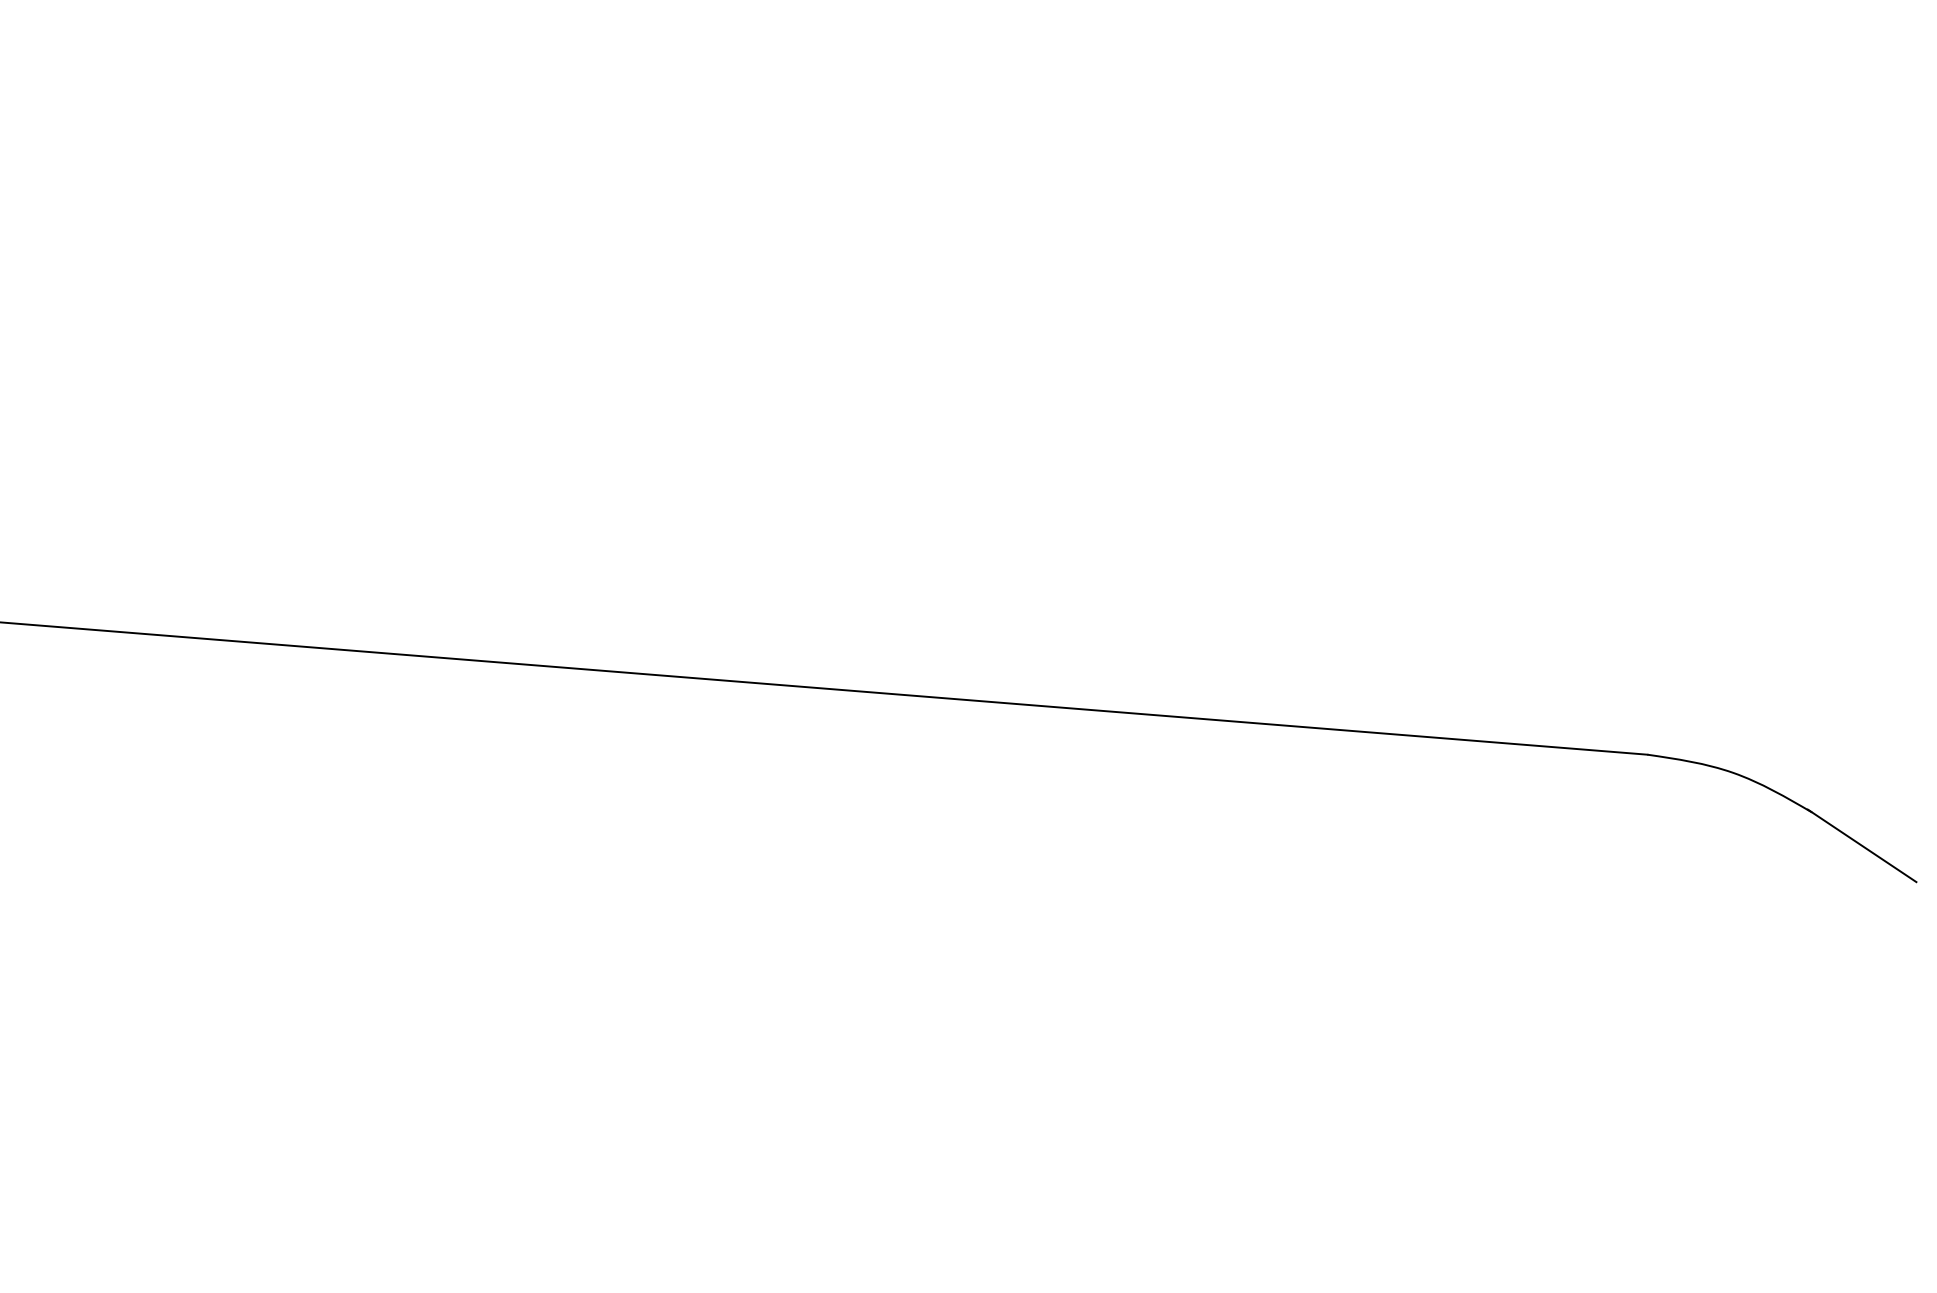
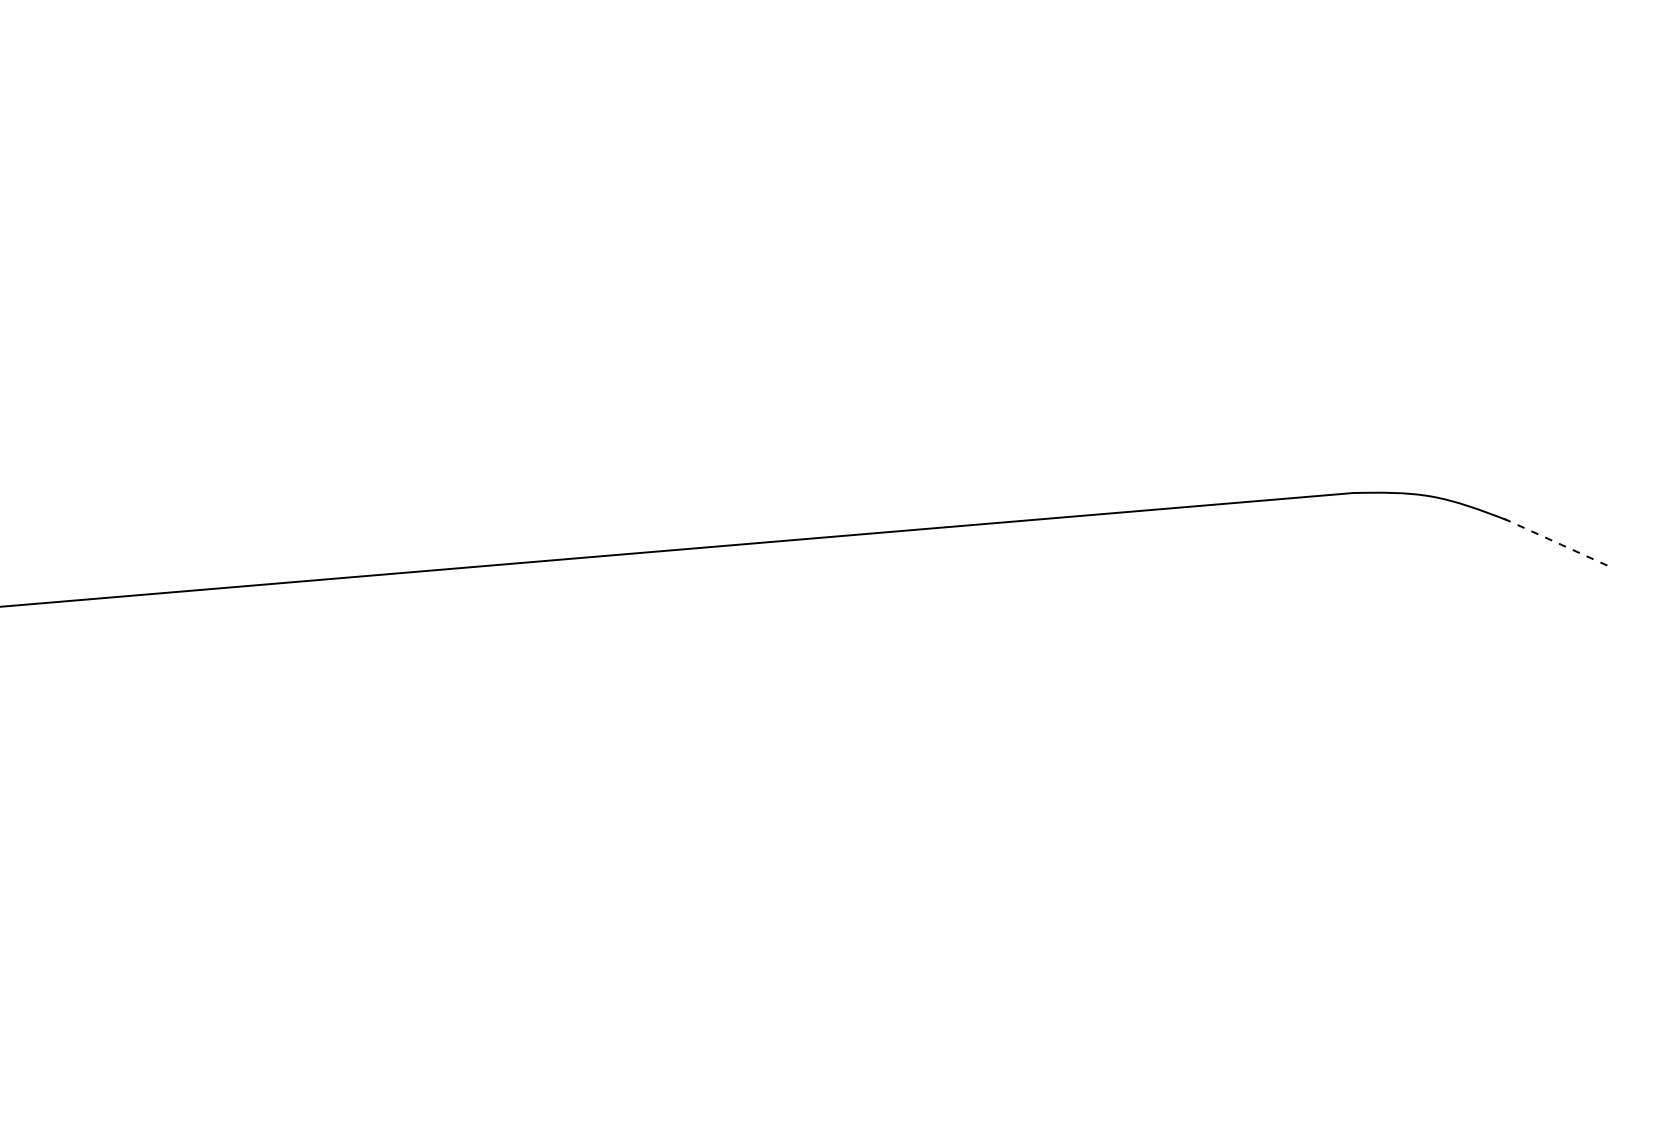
line: (1861, 845) -> (1553, 541), solid -> dashed

